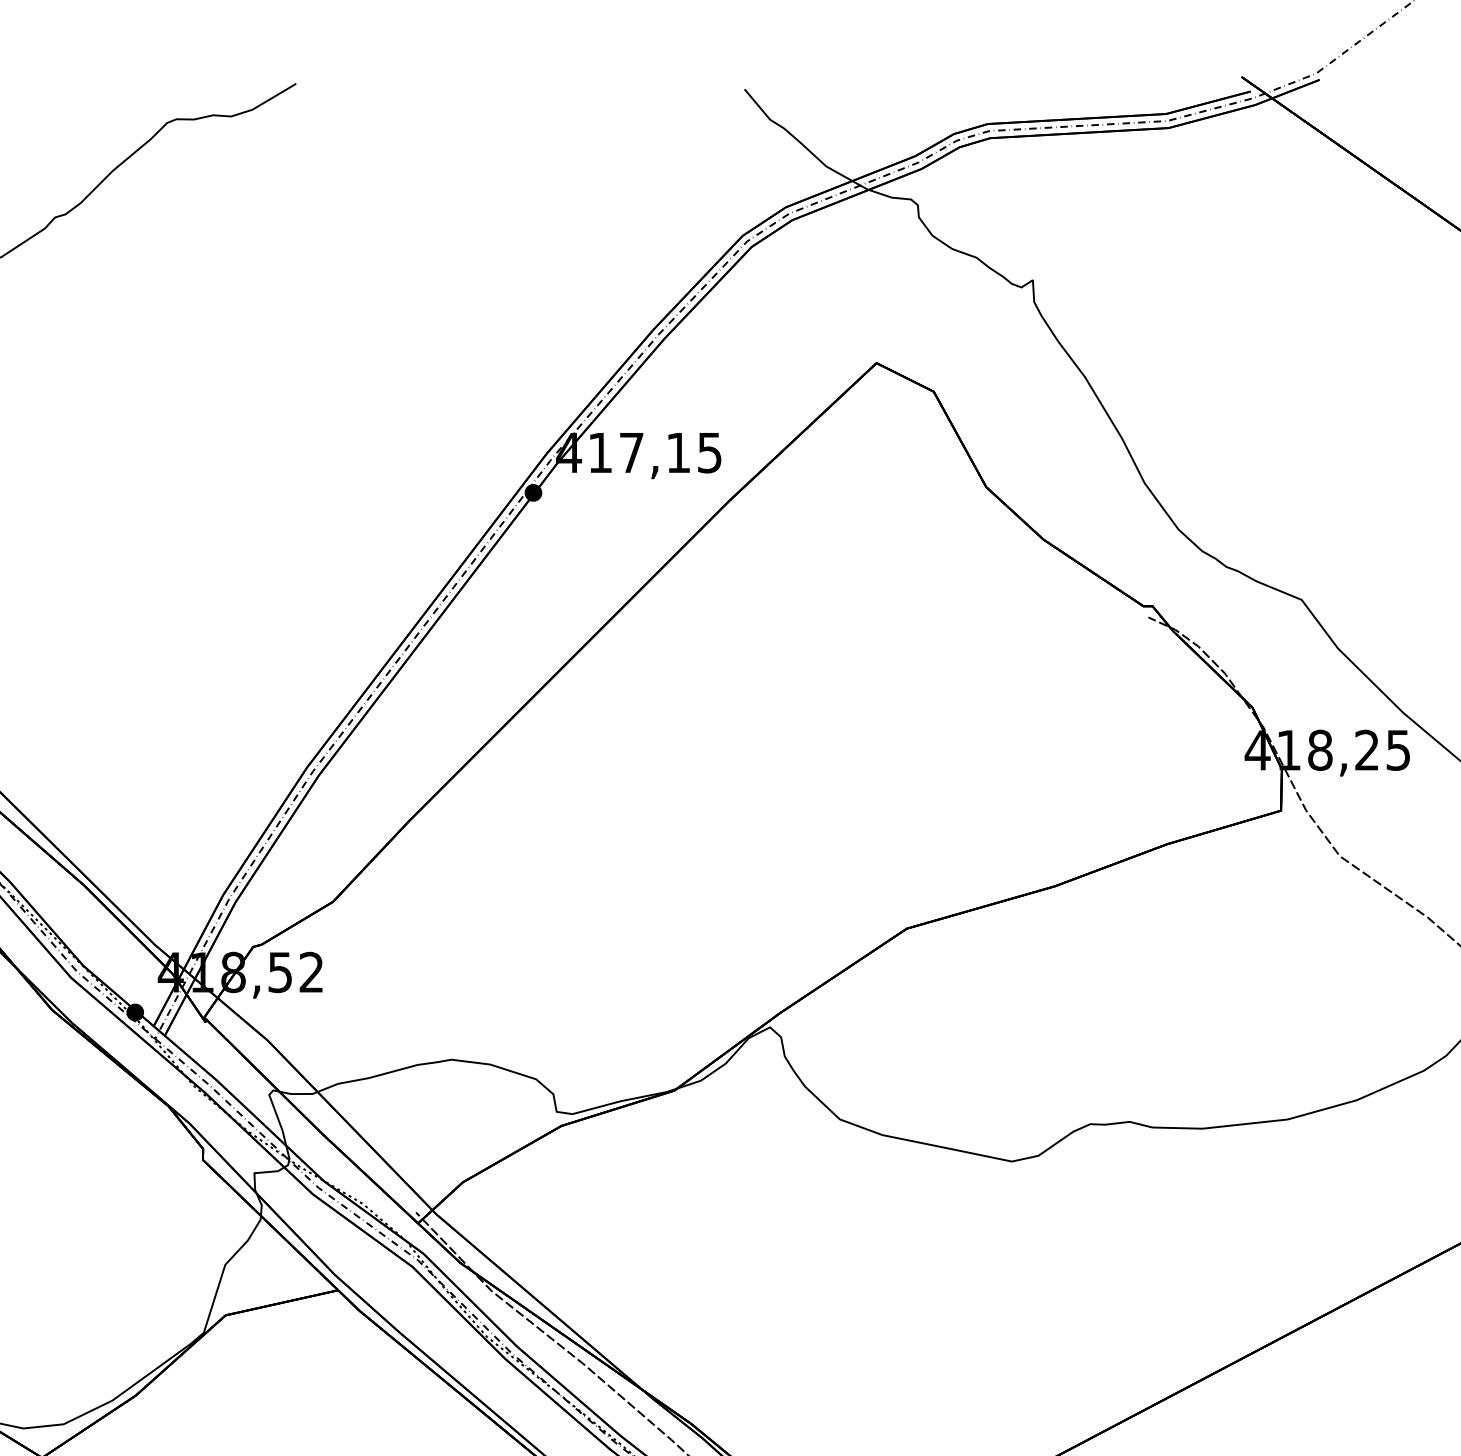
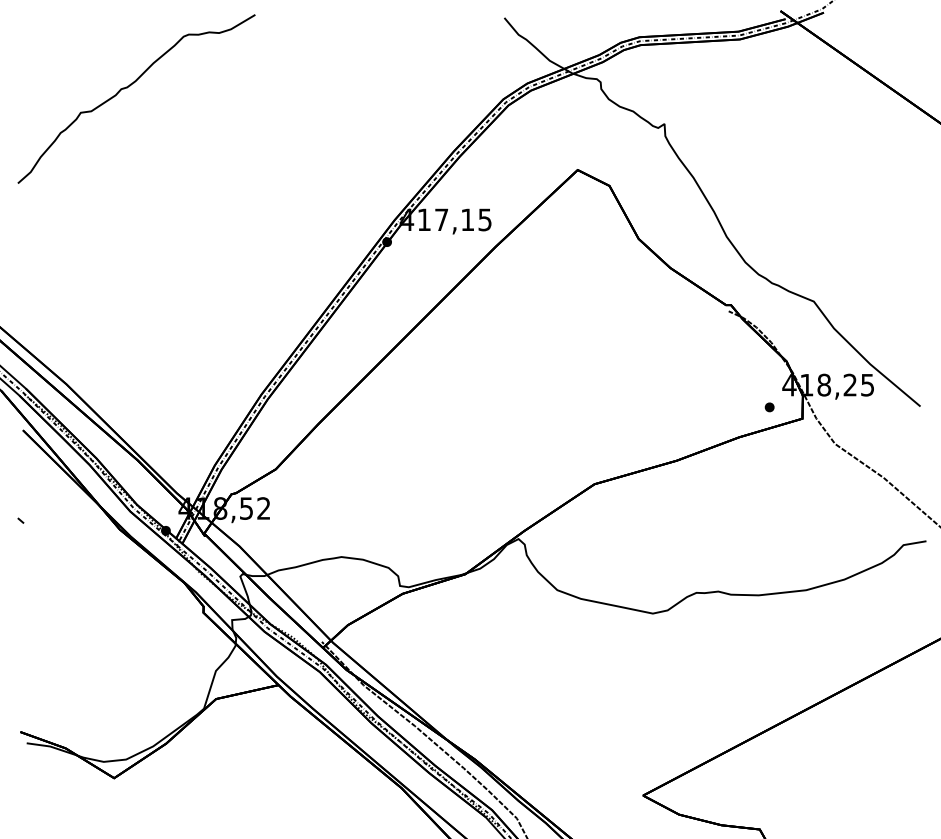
part: (1221, 790) -> (769, 407), added

